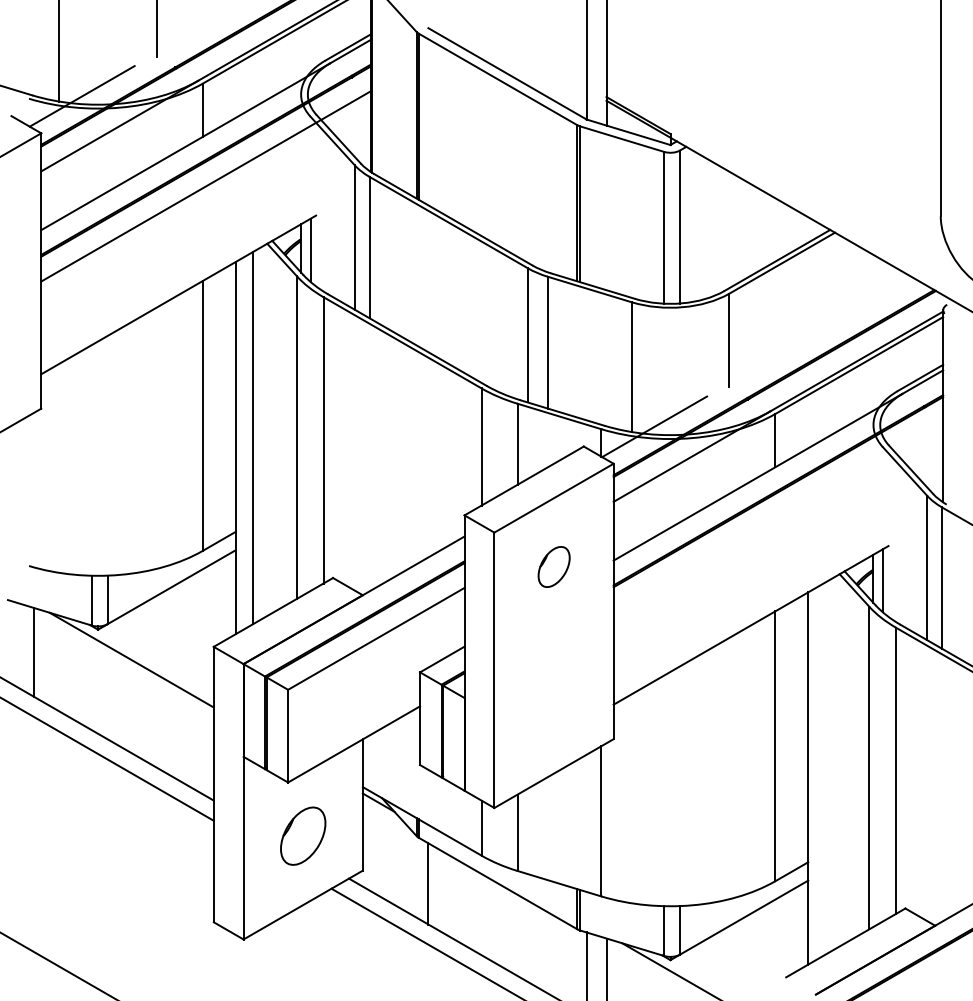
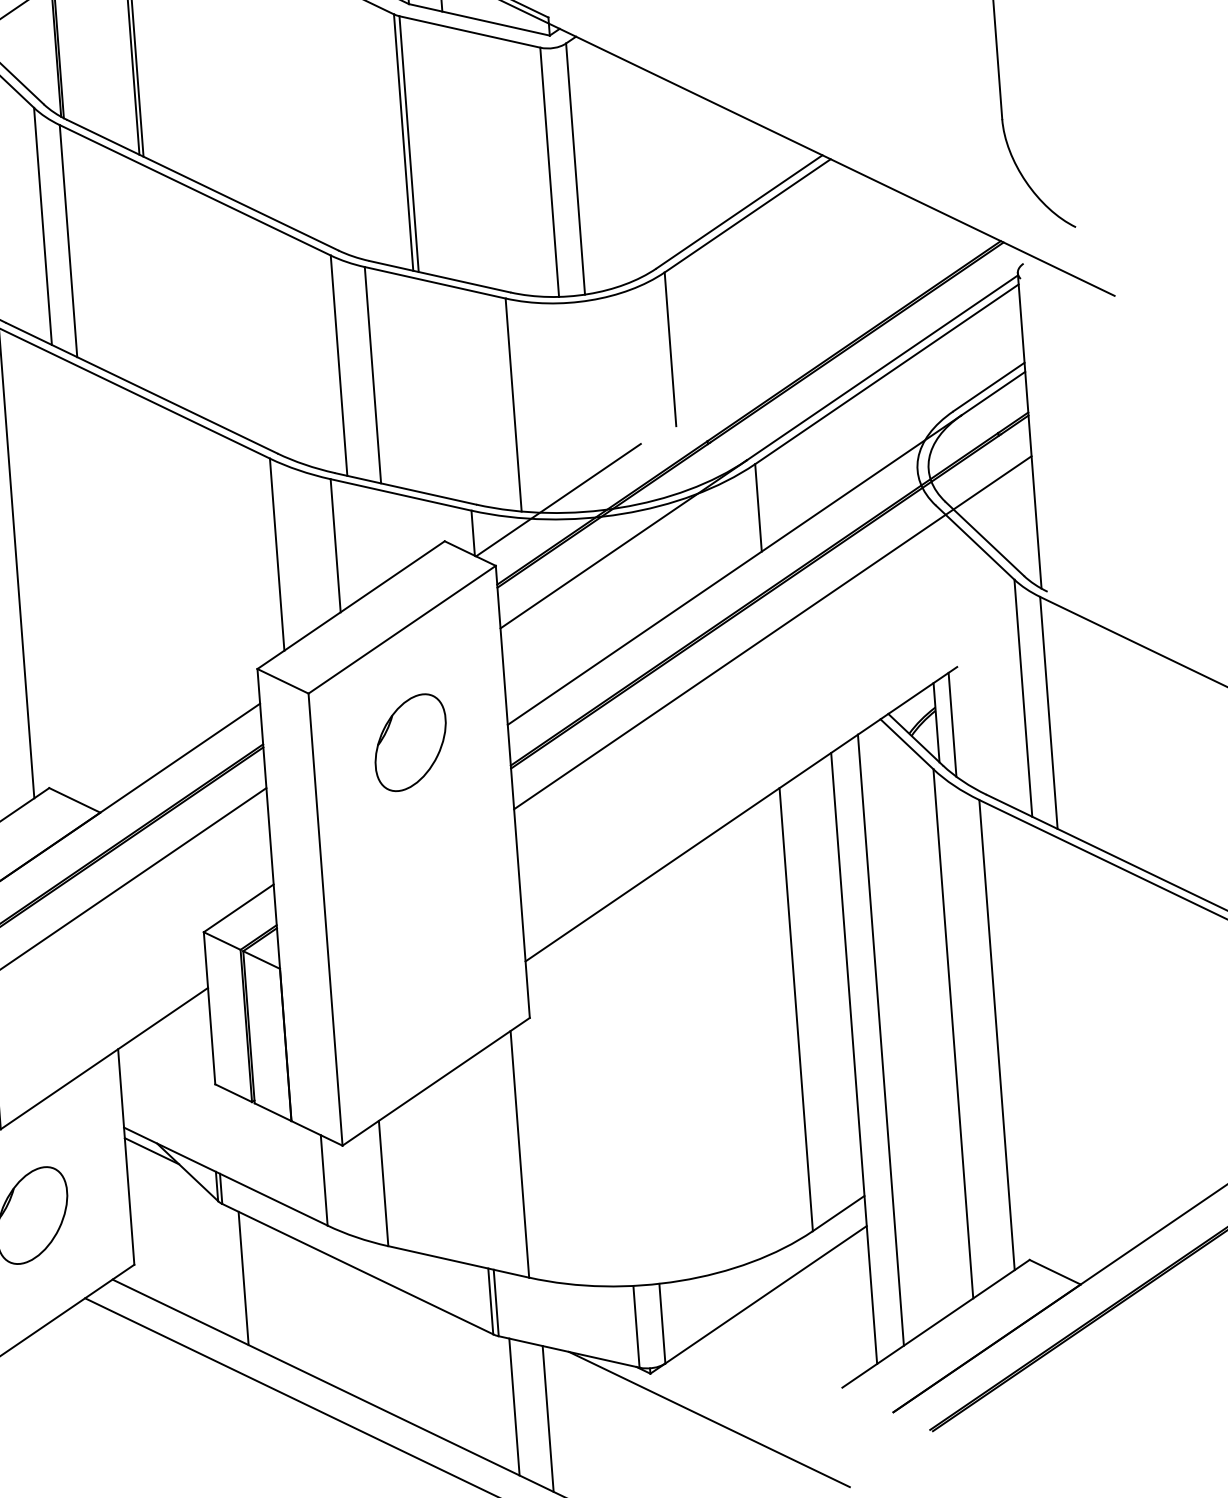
line: (778, 516) -> (772, 632), added
part: (554, 566) -> (411, 741), size x1.43
line: (825, 768) -> (881, 1039), added

